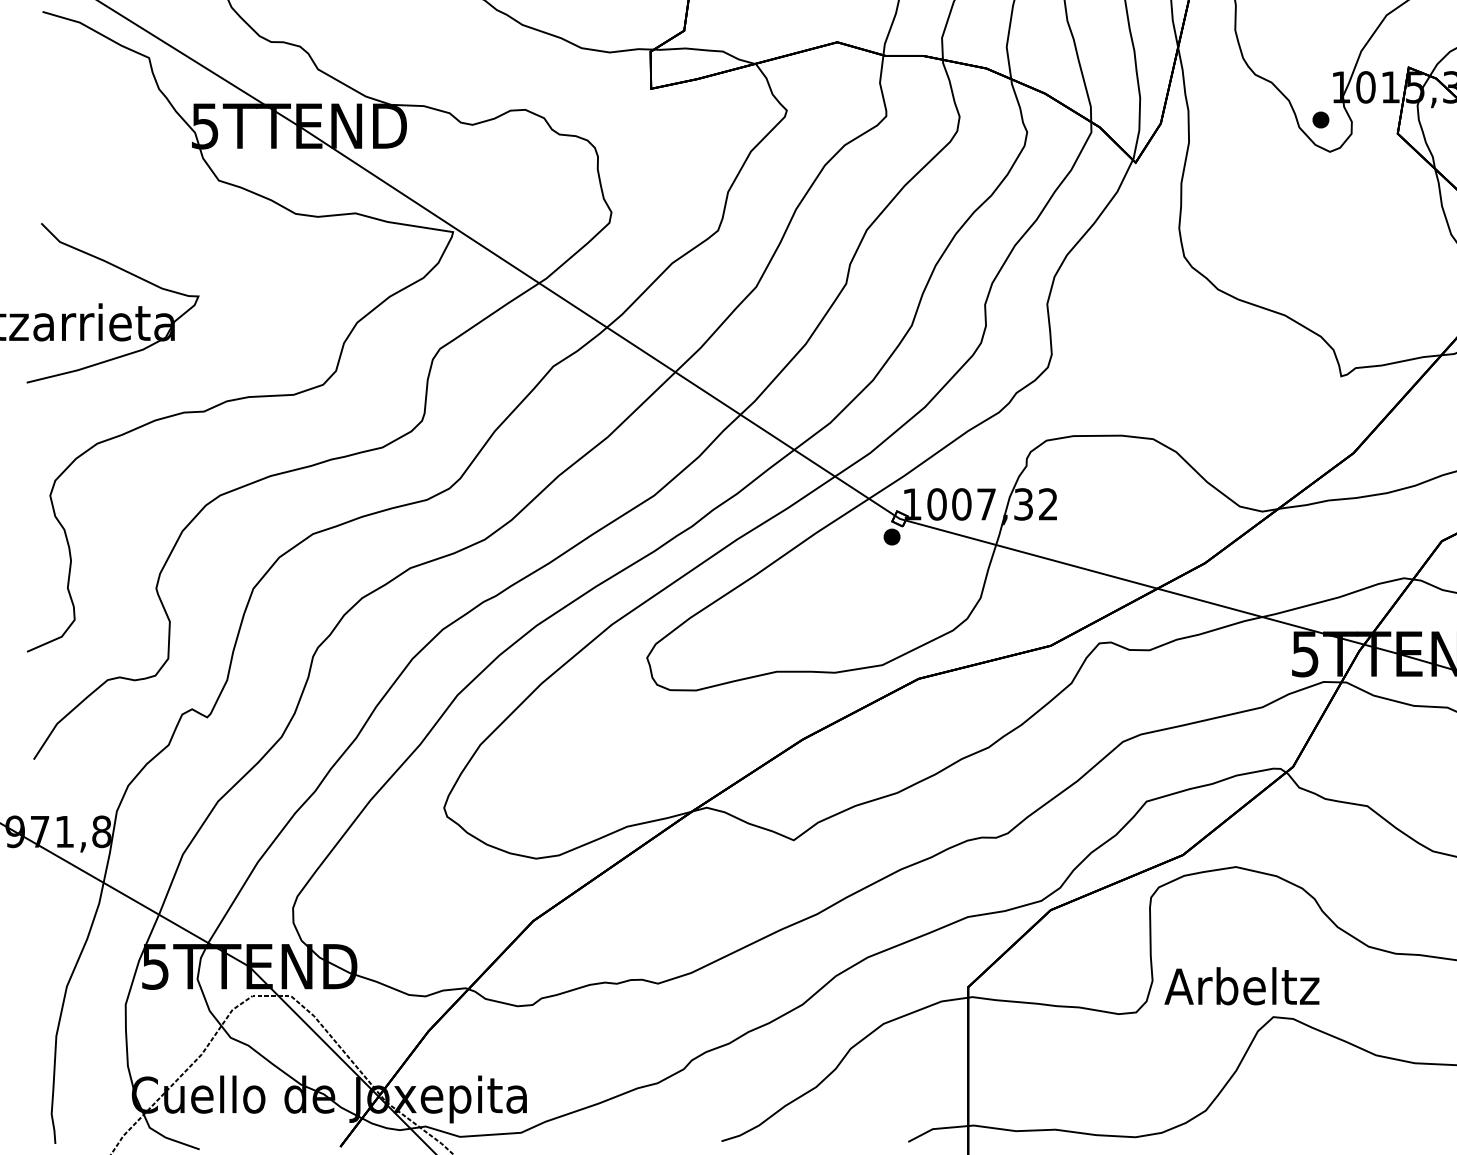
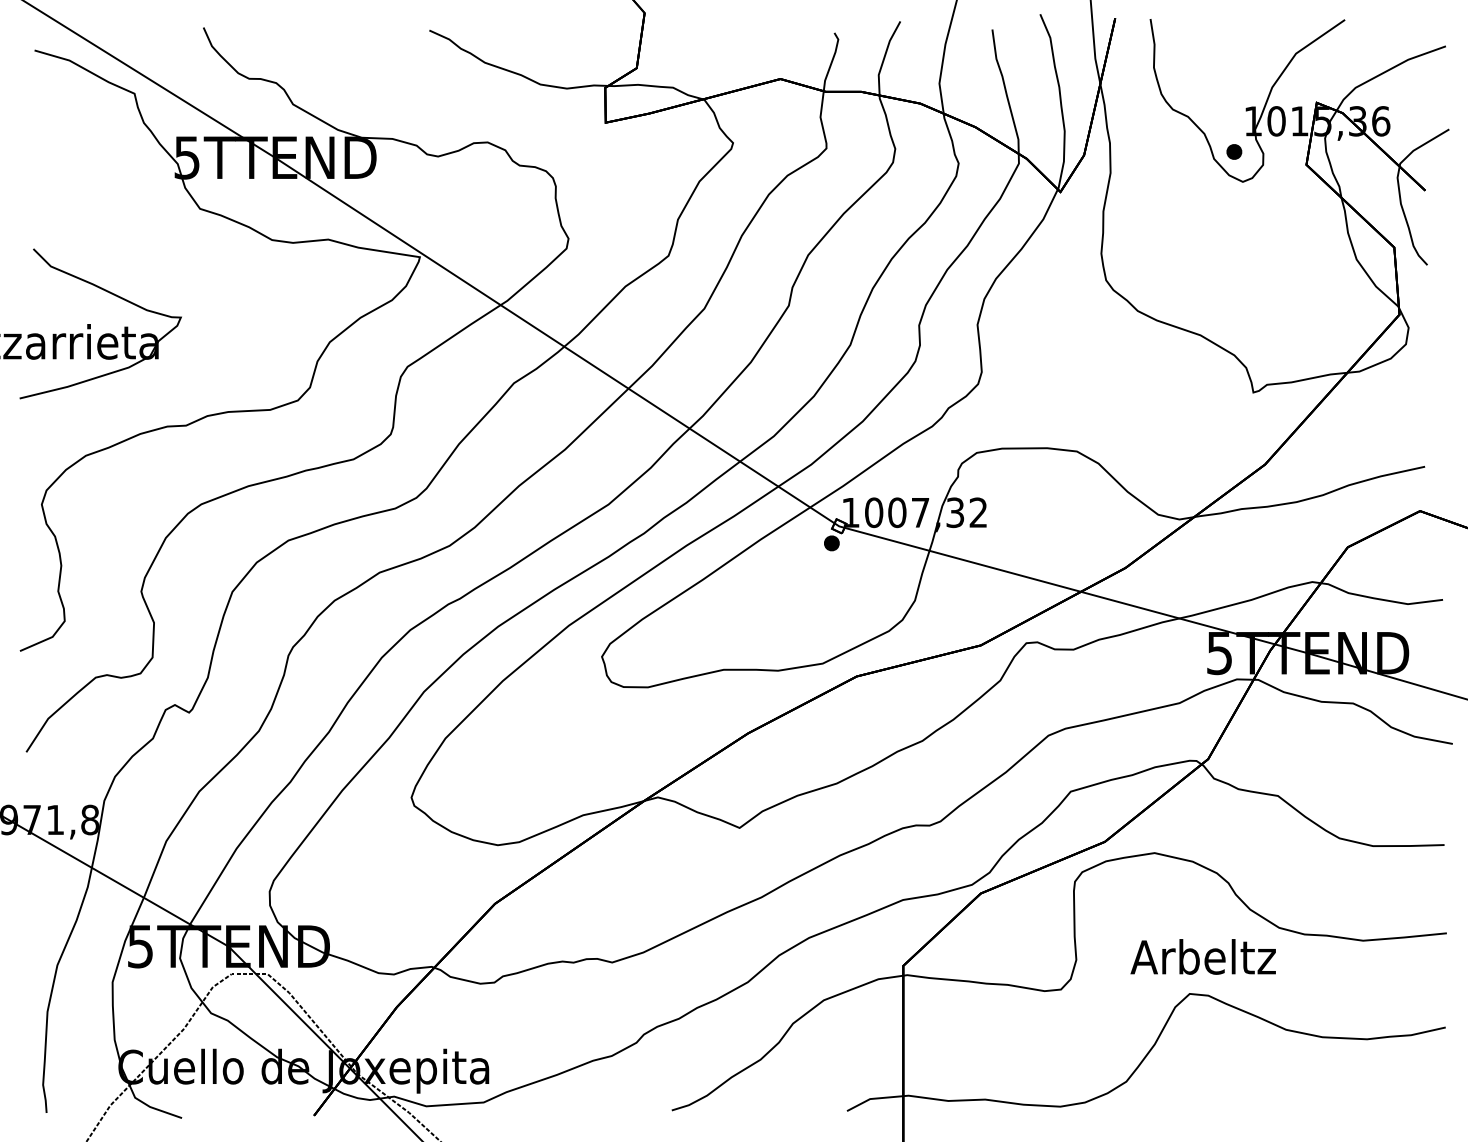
text: (1241, 985) -> (1202, 956), moved

